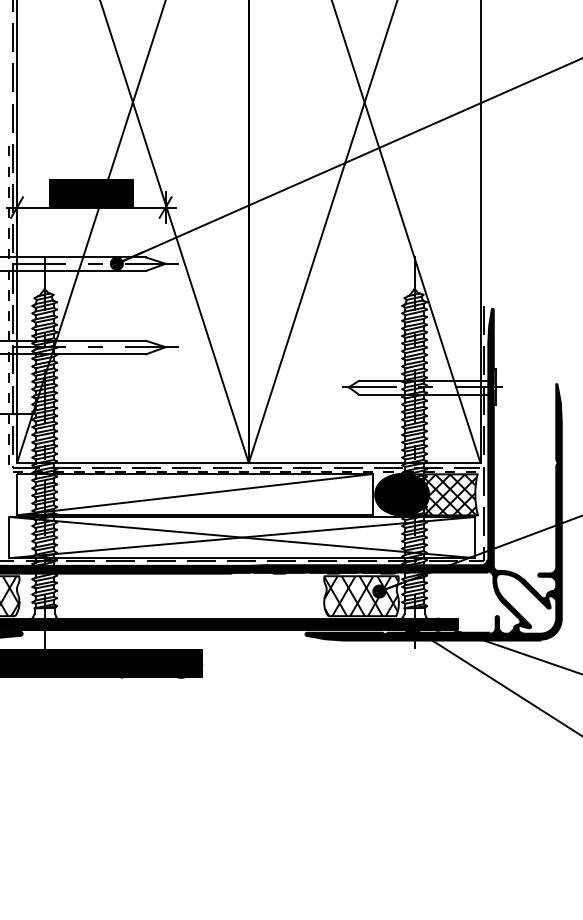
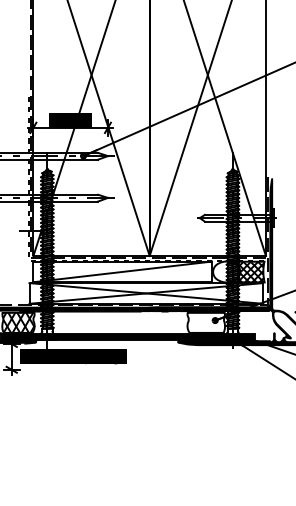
fill: (401, 493) -> (226, 271), removed
hatch: (359, 595) -> (205, 322), removed

